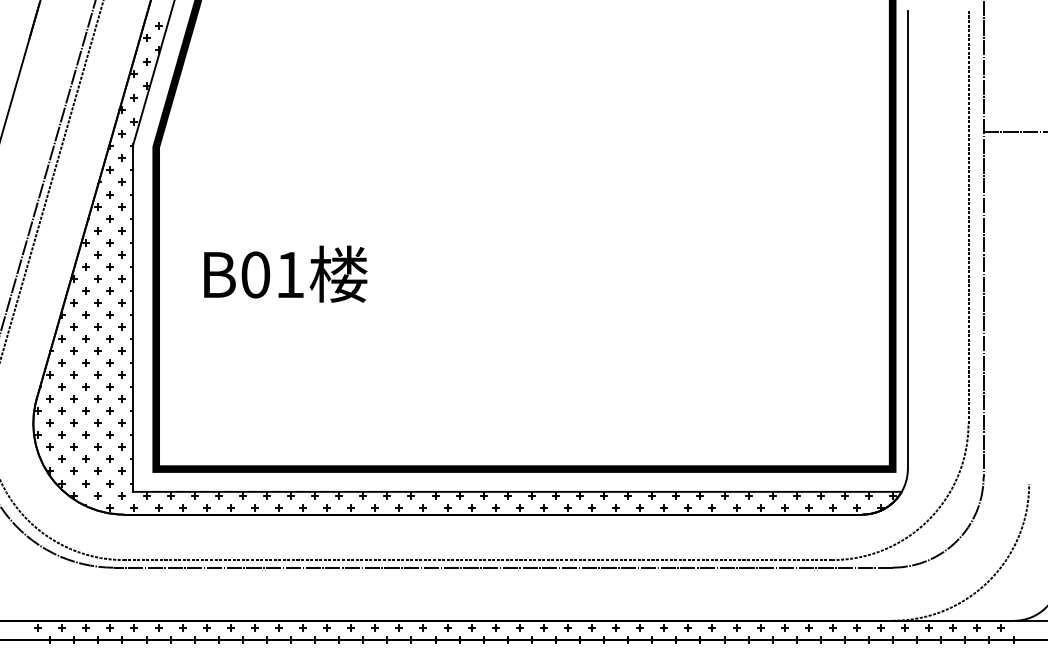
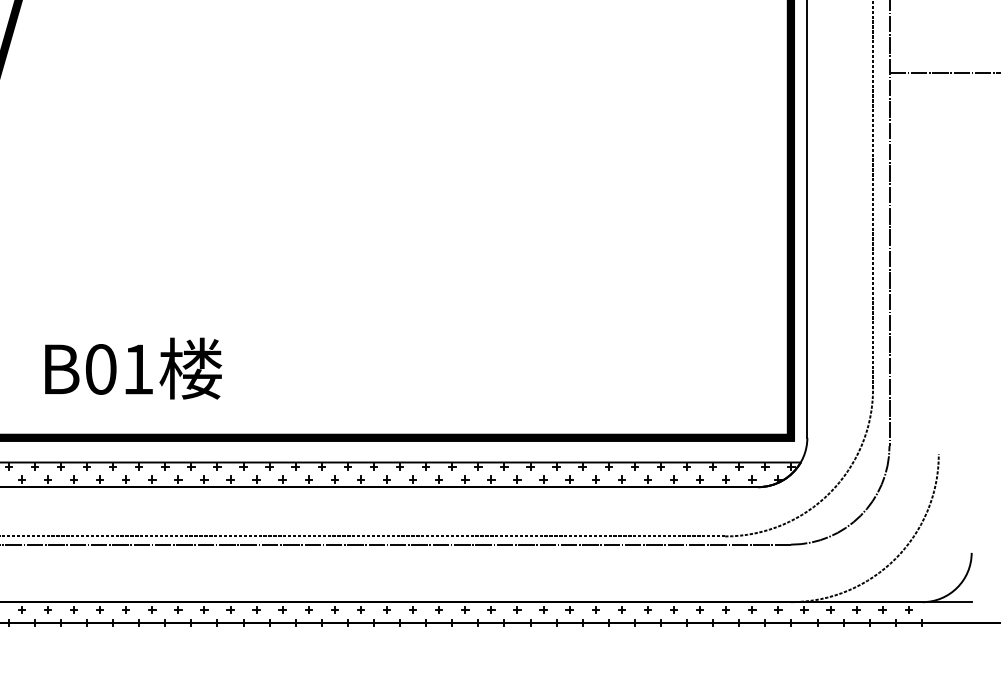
text: (285, 273) -> (133, 367), moved

